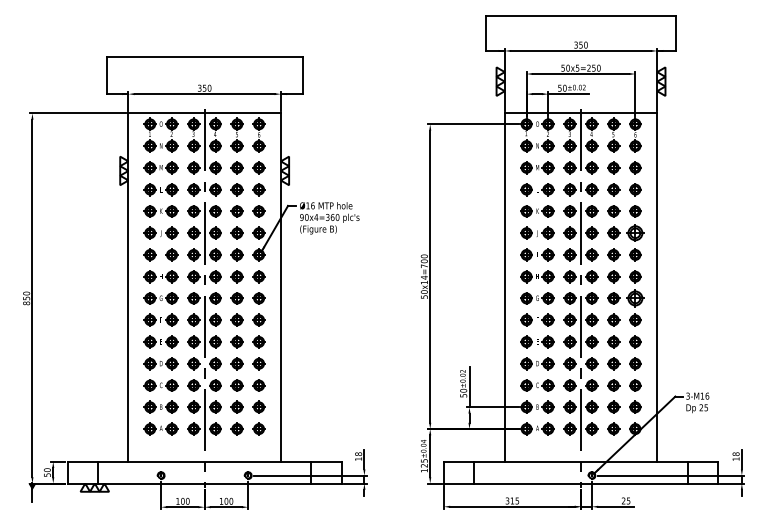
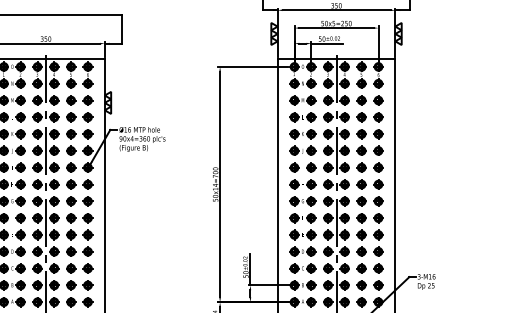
part: (635, 232) -> (378, 150), size x0.71
part: (635, 298) -> (378, 201), size x0.71

